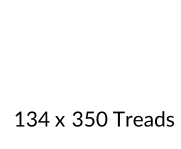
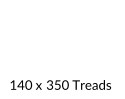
text: (37, 118) -> (24, 84), 134 -> 140

